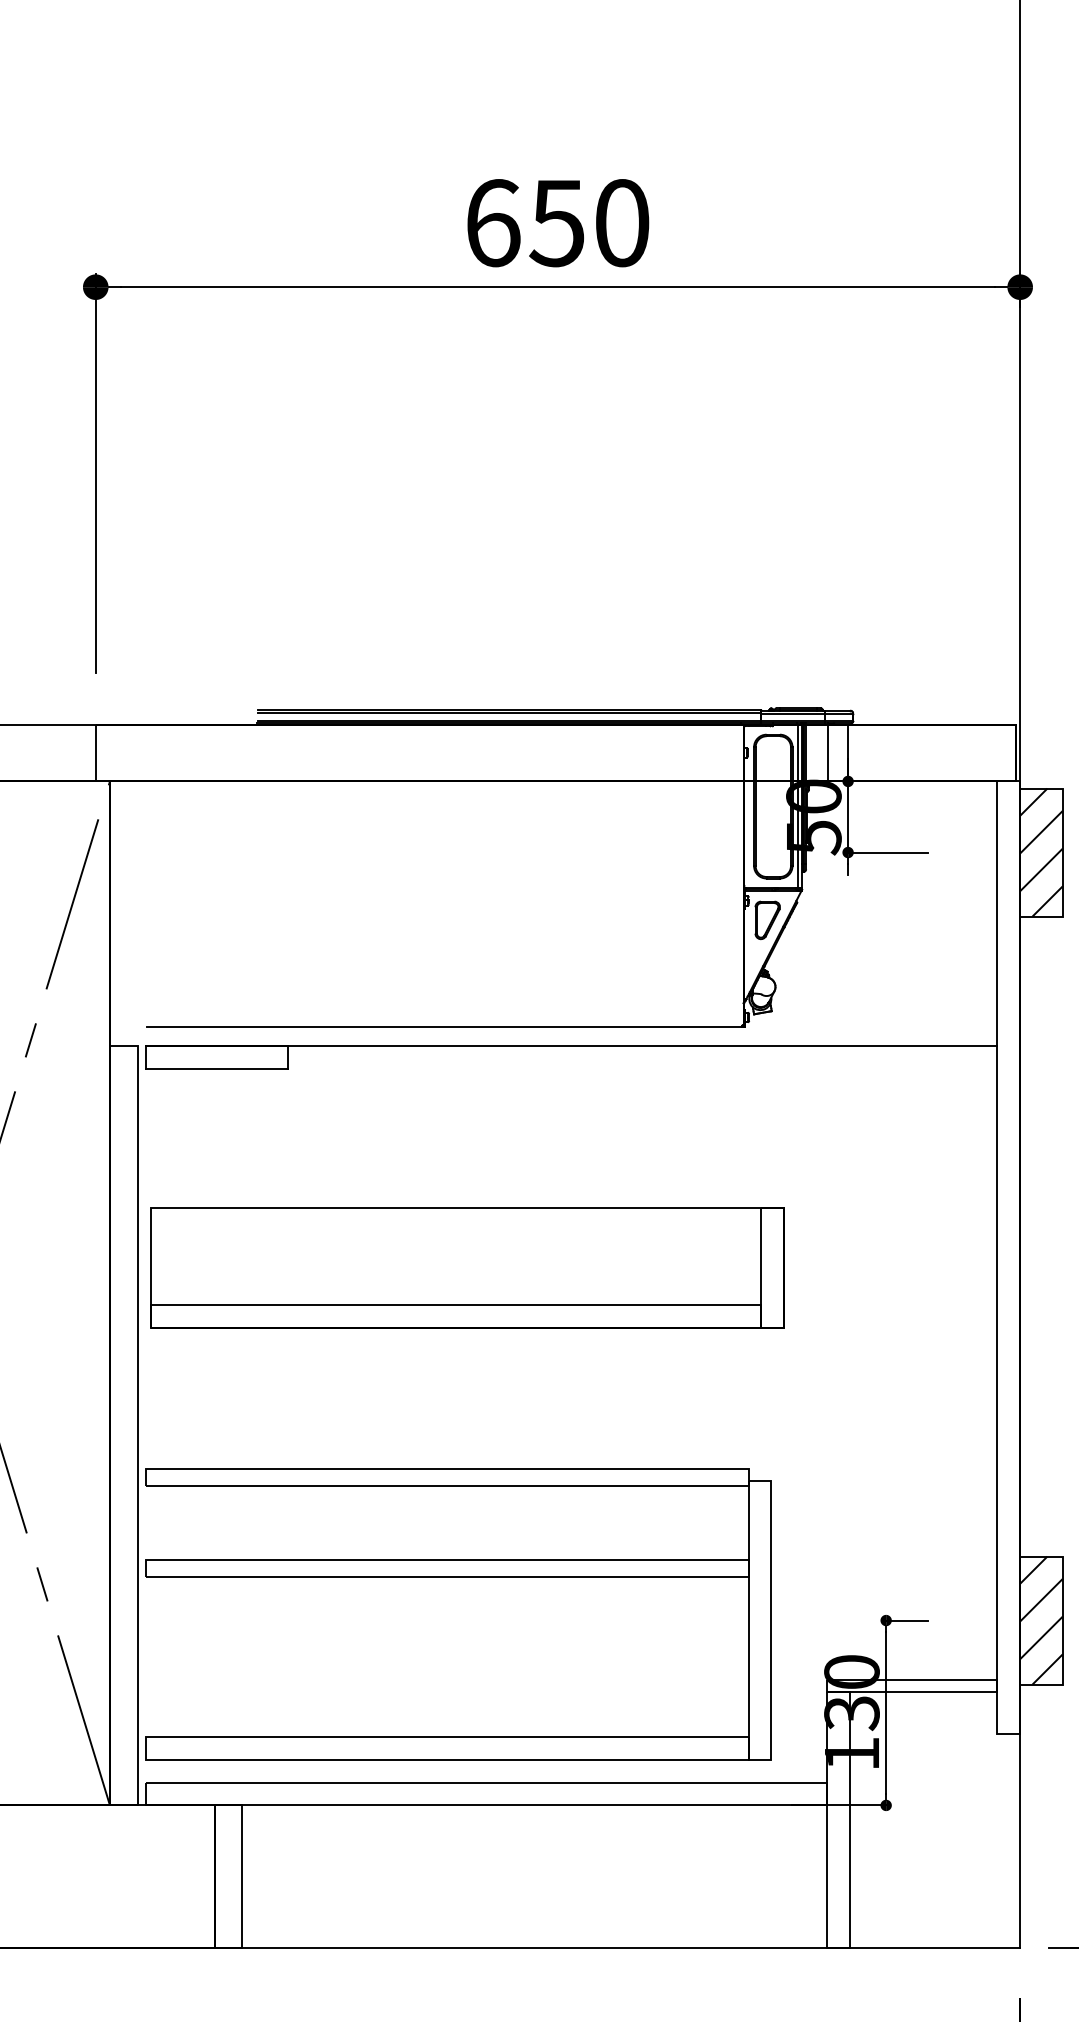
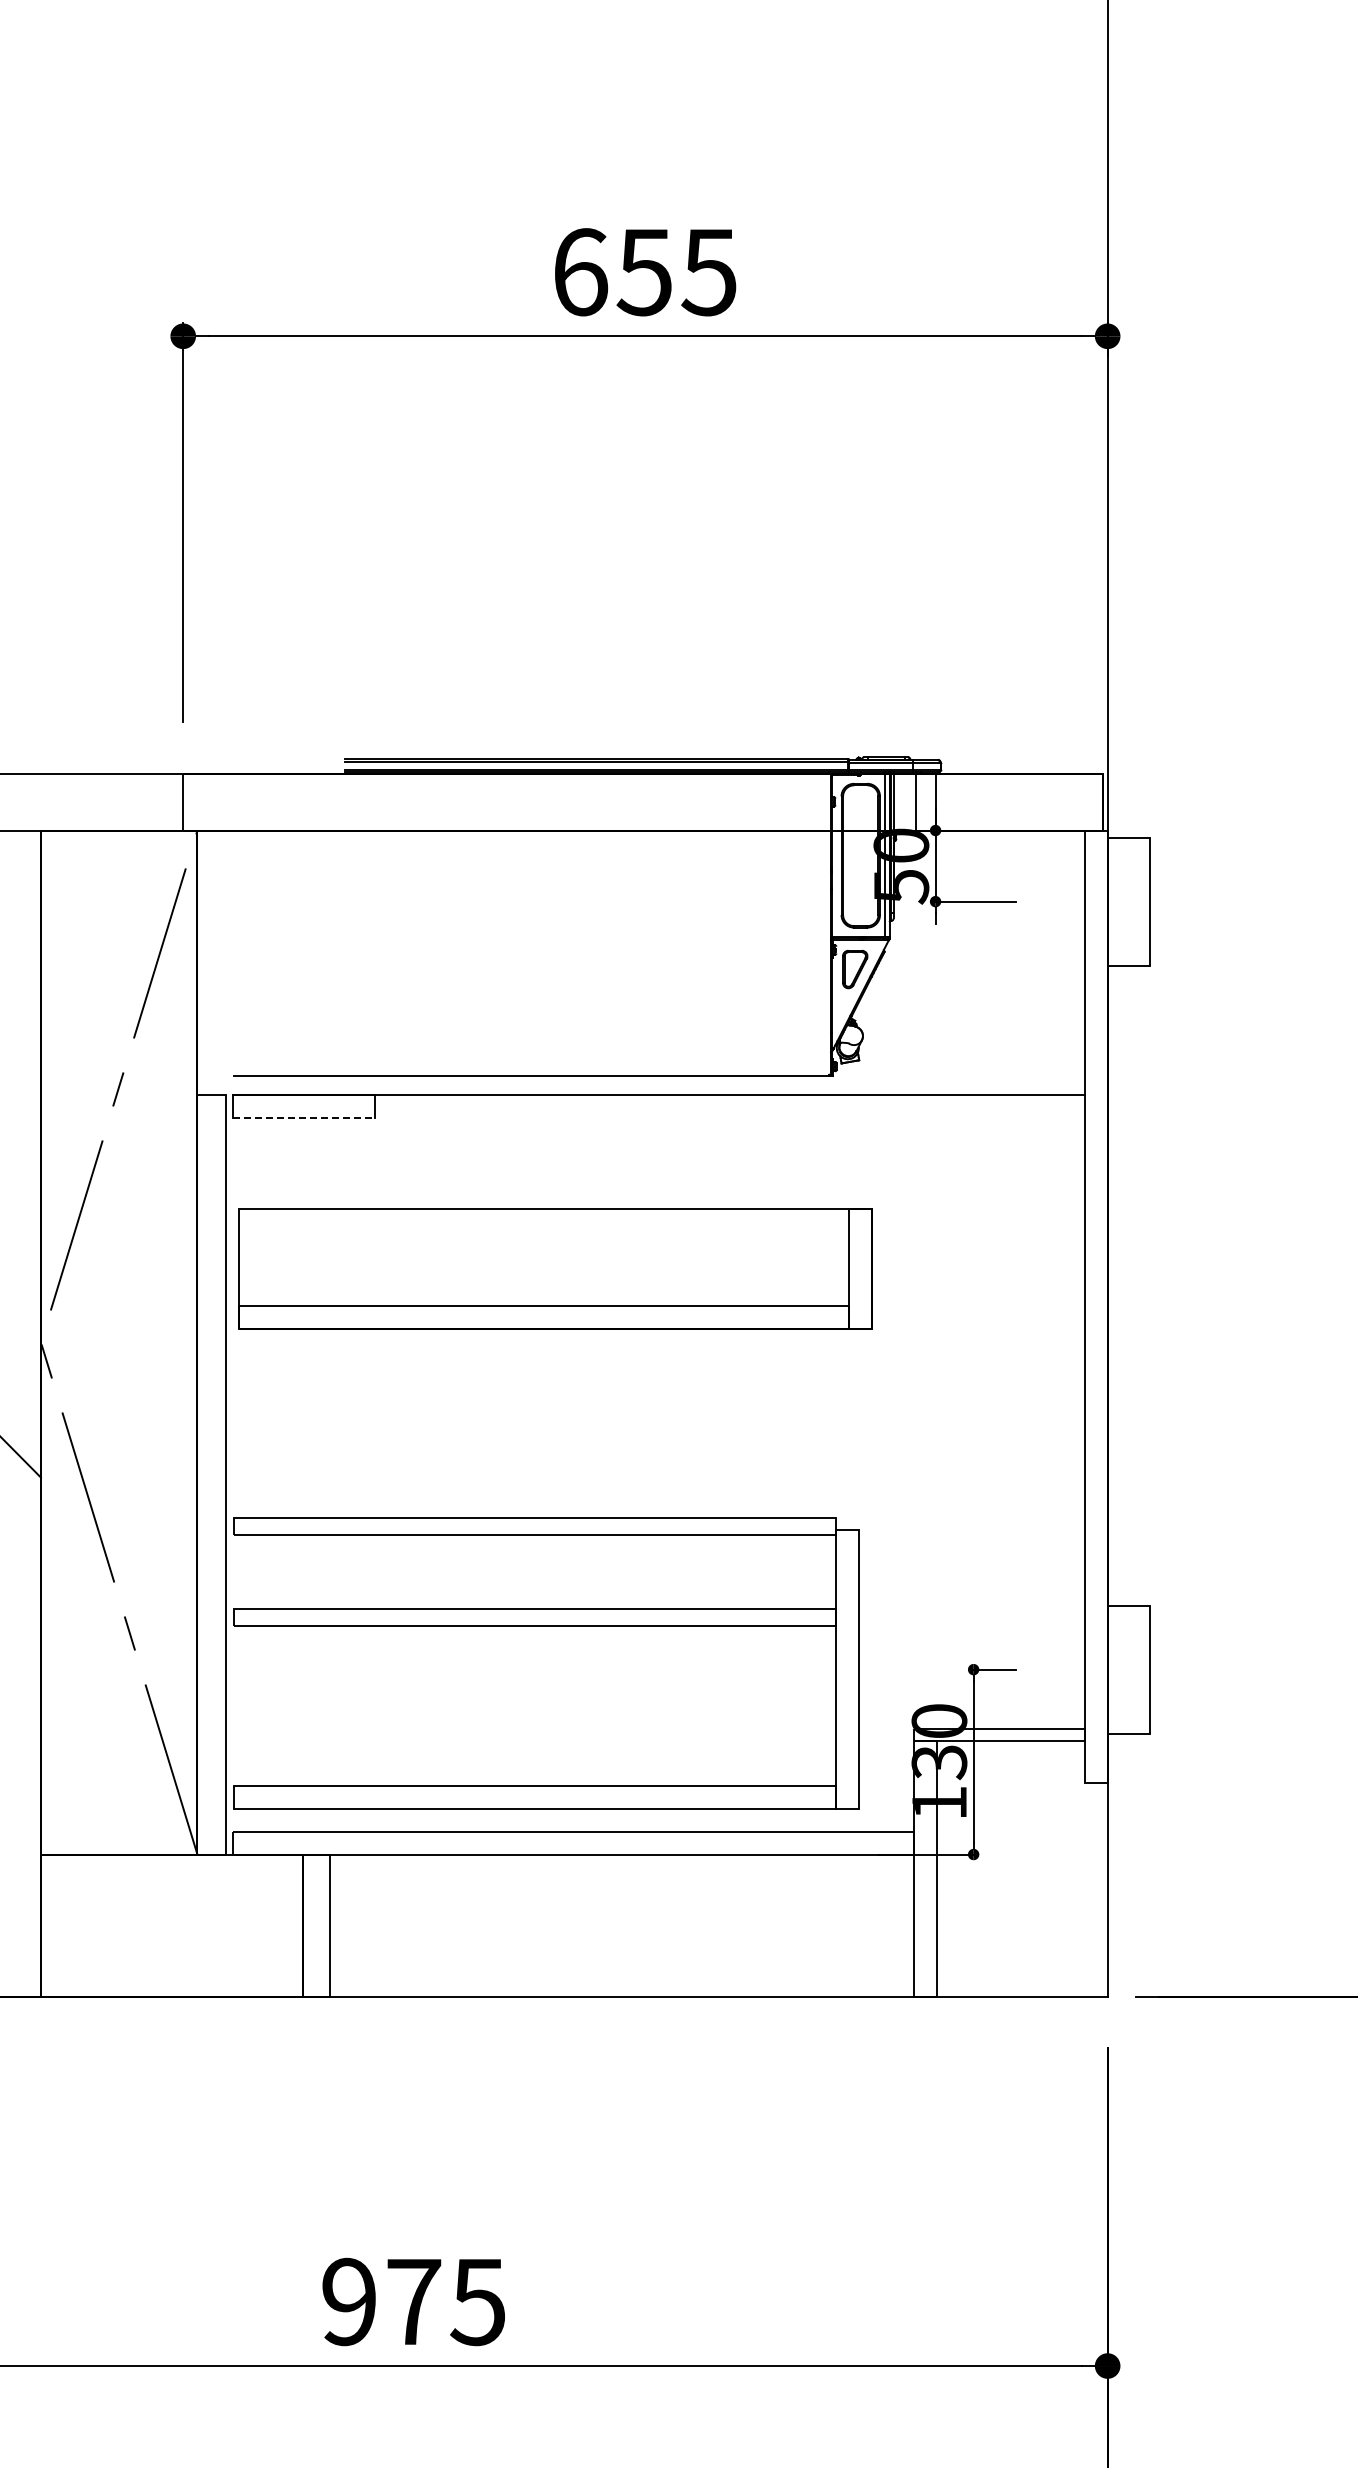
text: (621, 223) -> (708, 272), 650 -> 655
hatch: (1041, 852) -> (1128, 901), removed
line: (217, 1068) -> (304, 1117), solid -> dashed
part: (468, 1267) -> (555, 1268), moved
hatch: (1041, 1620) -> (1128, 1669), removed

